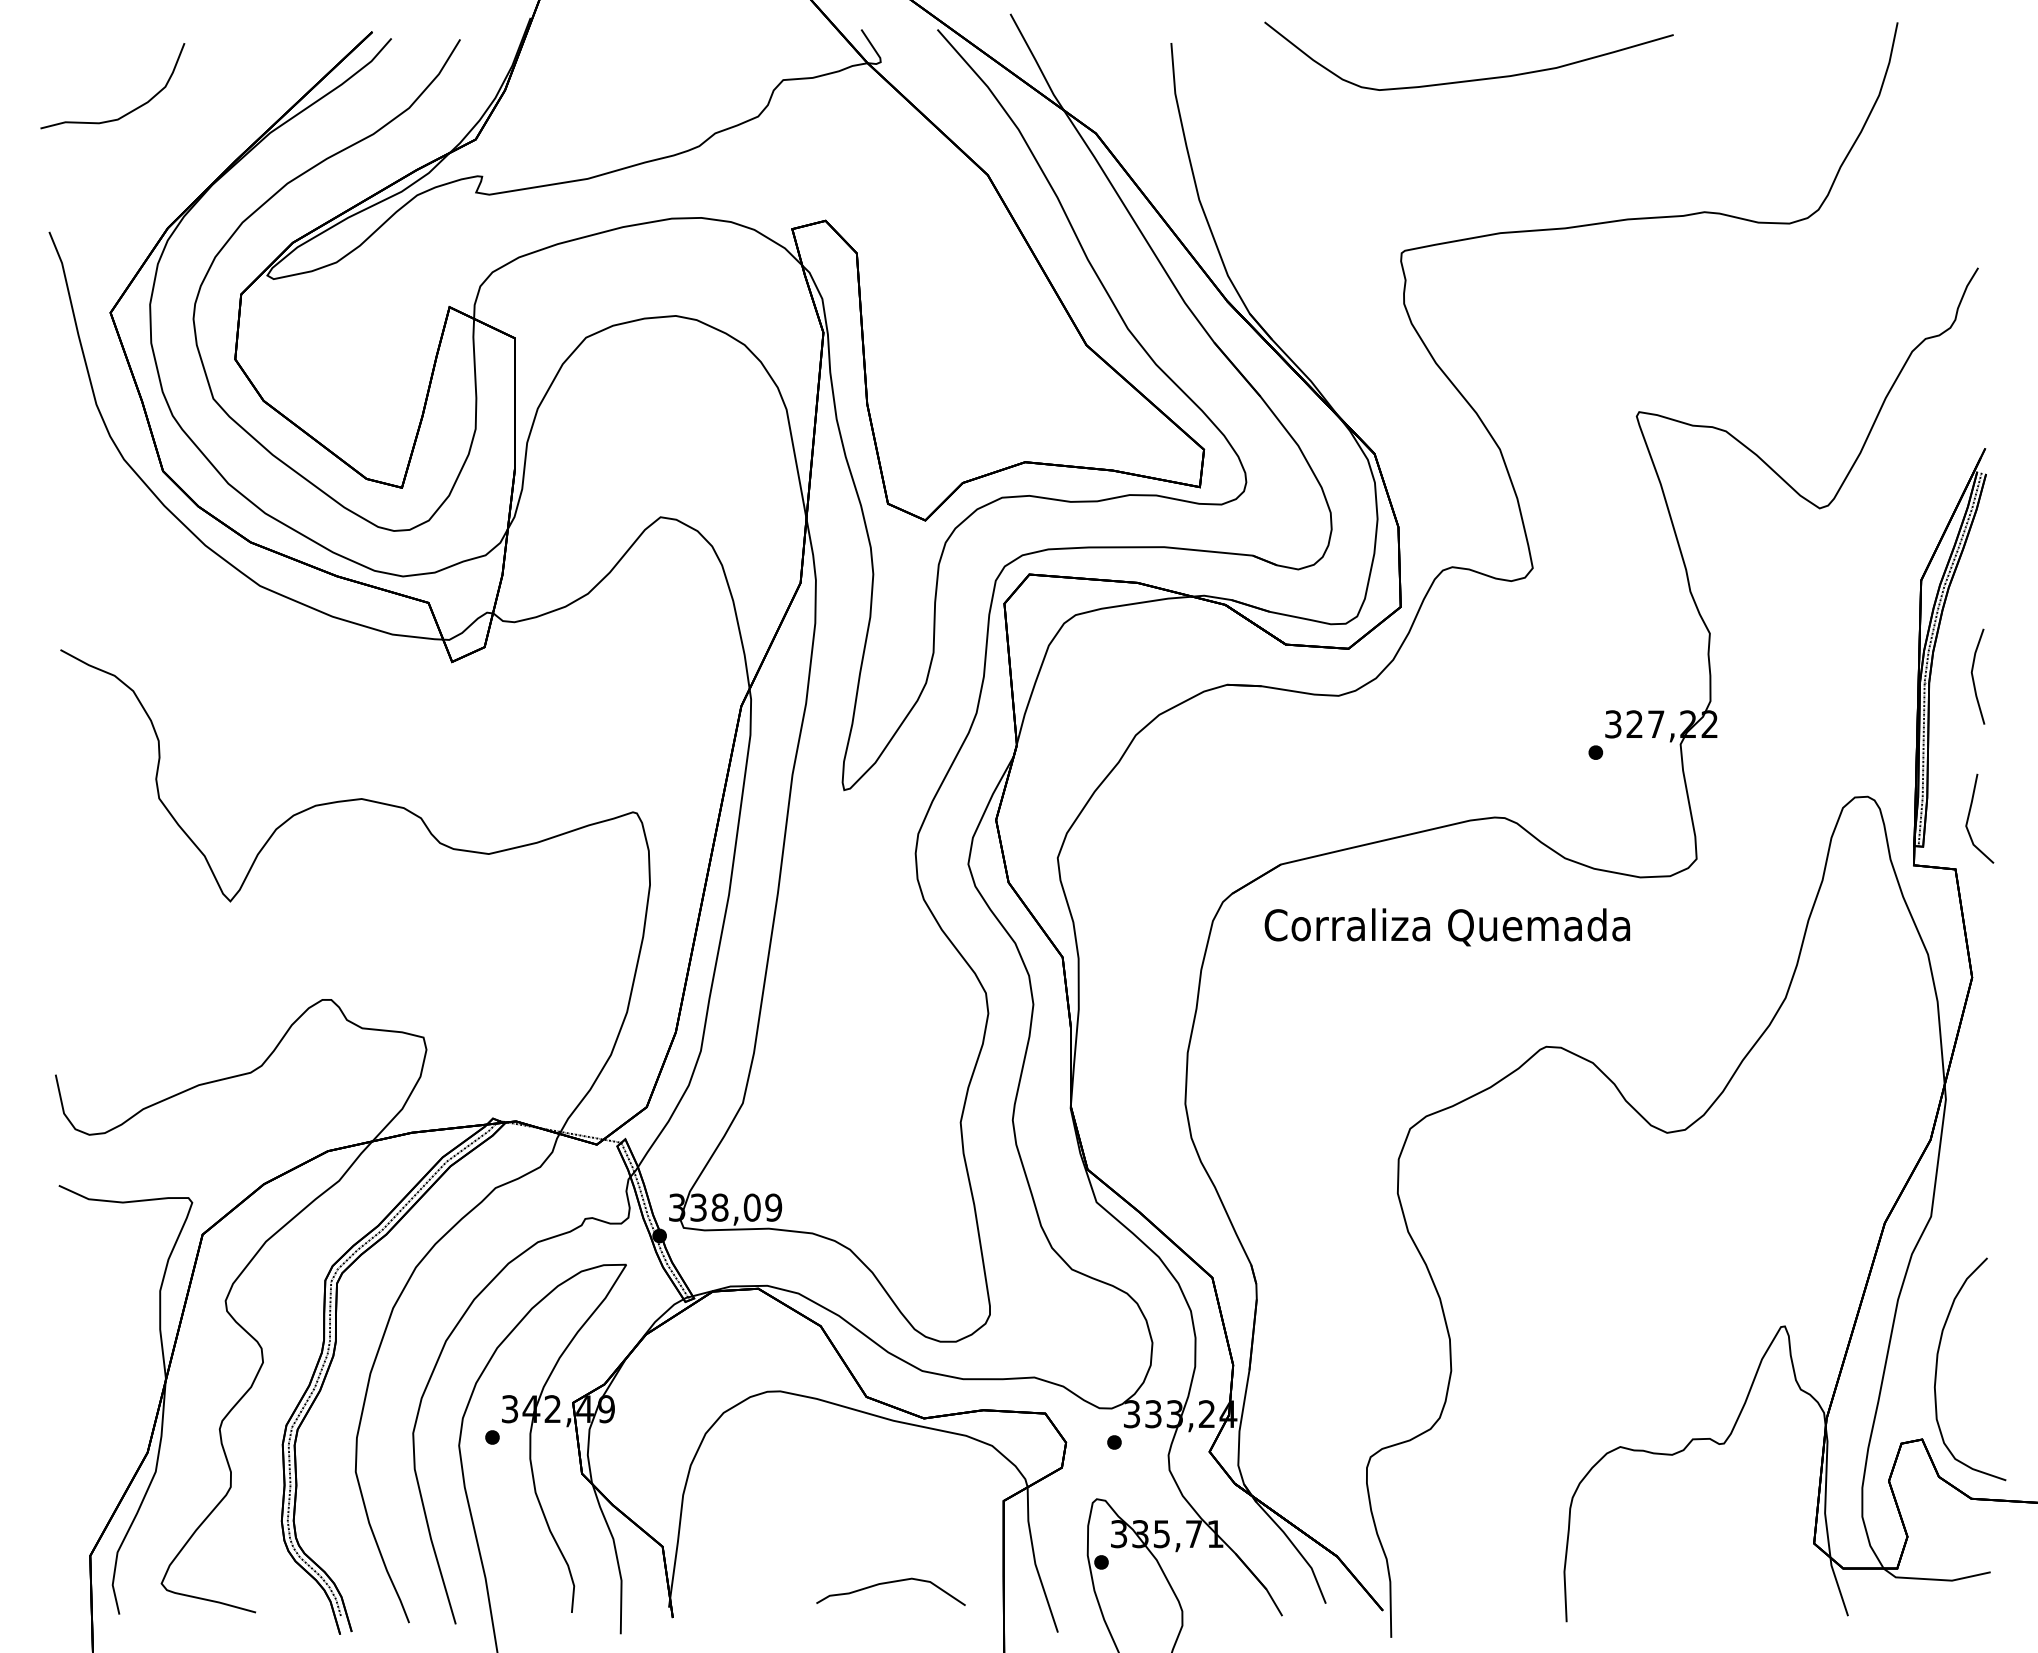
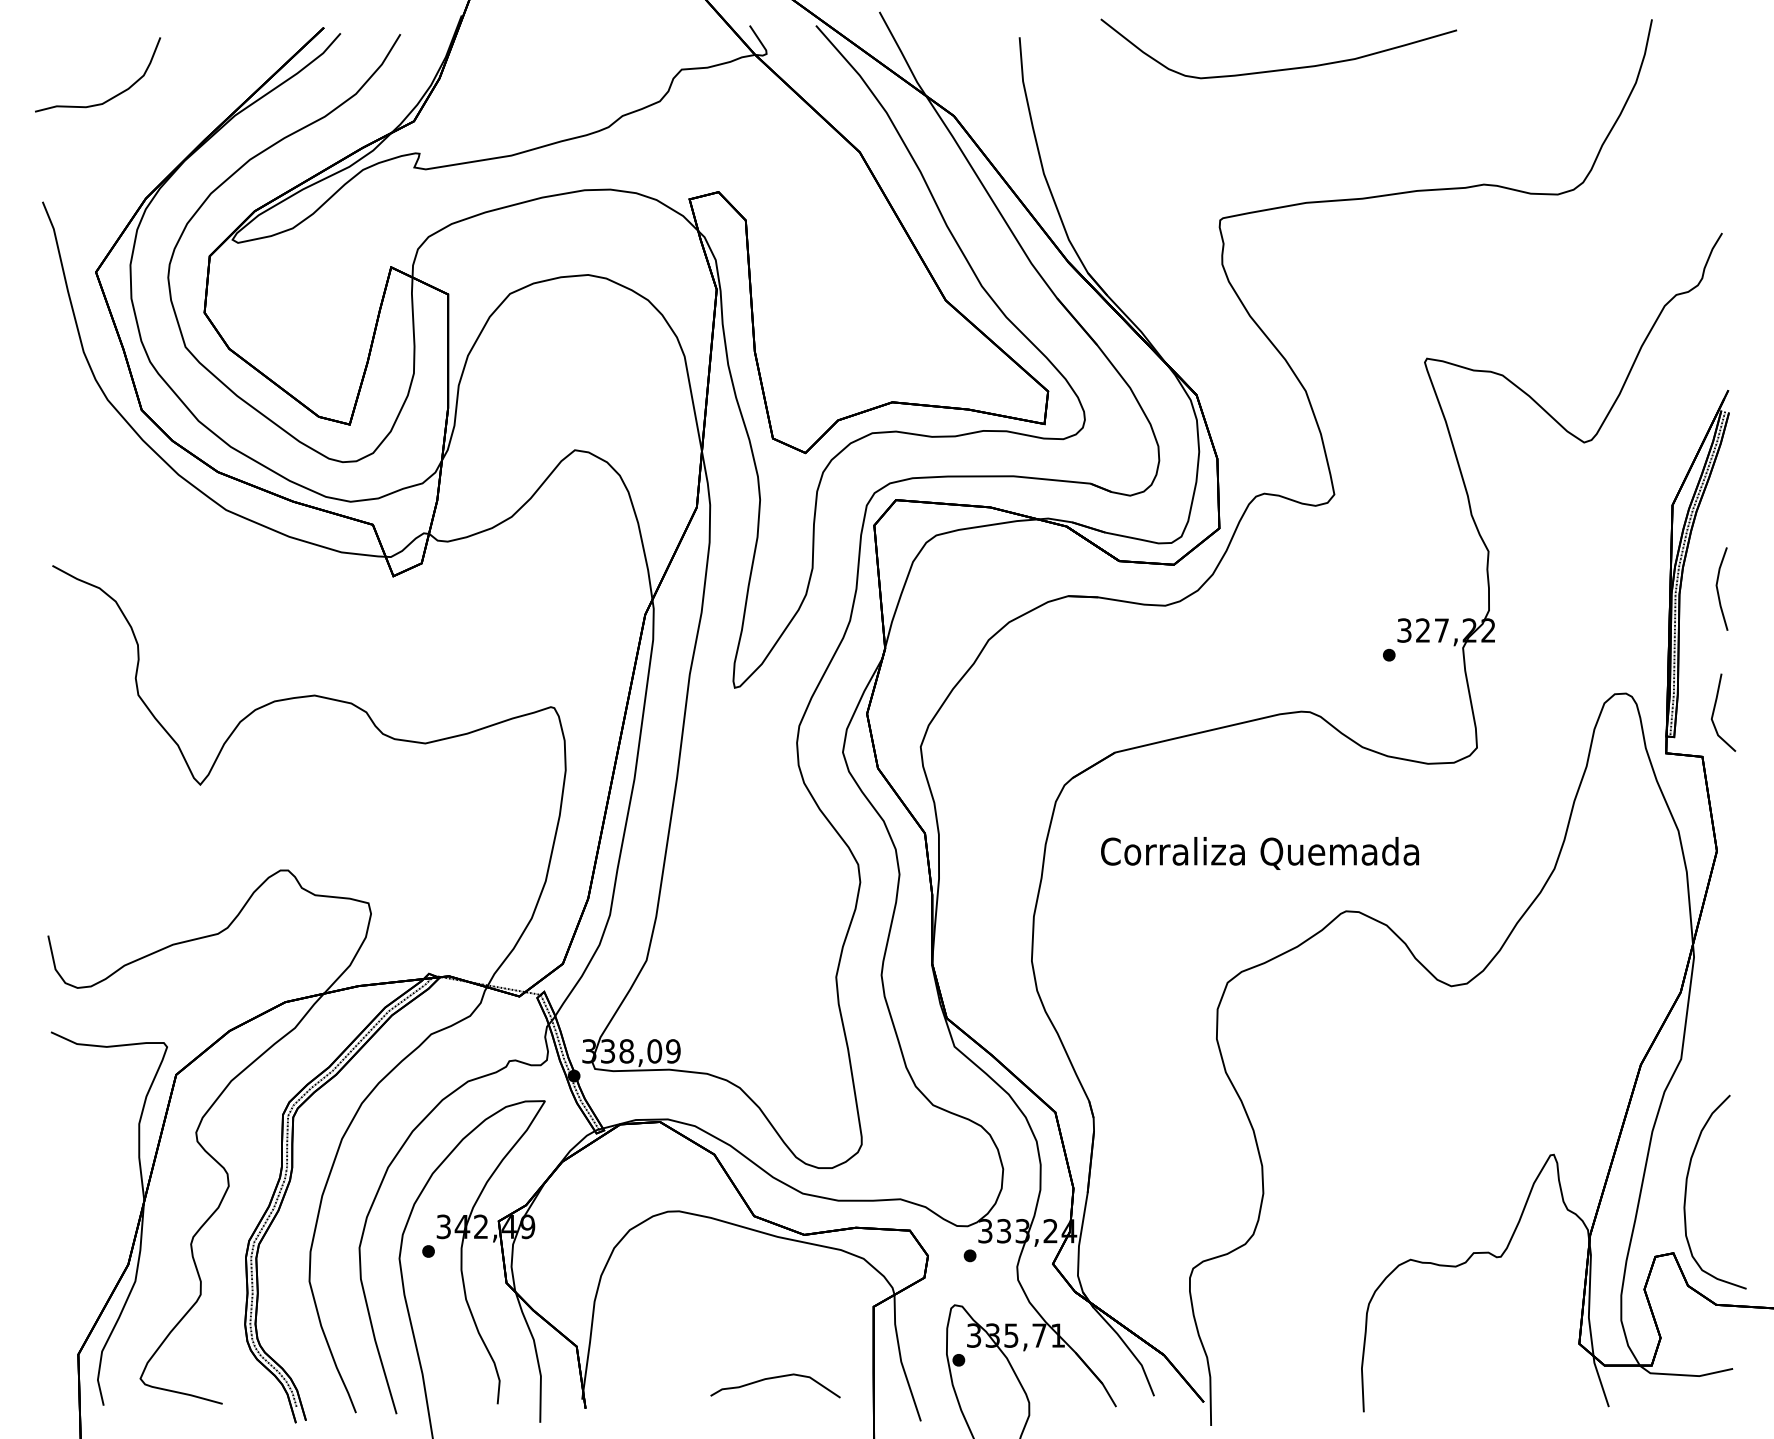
text: (1446, 927) -> (1259, 853), moved

